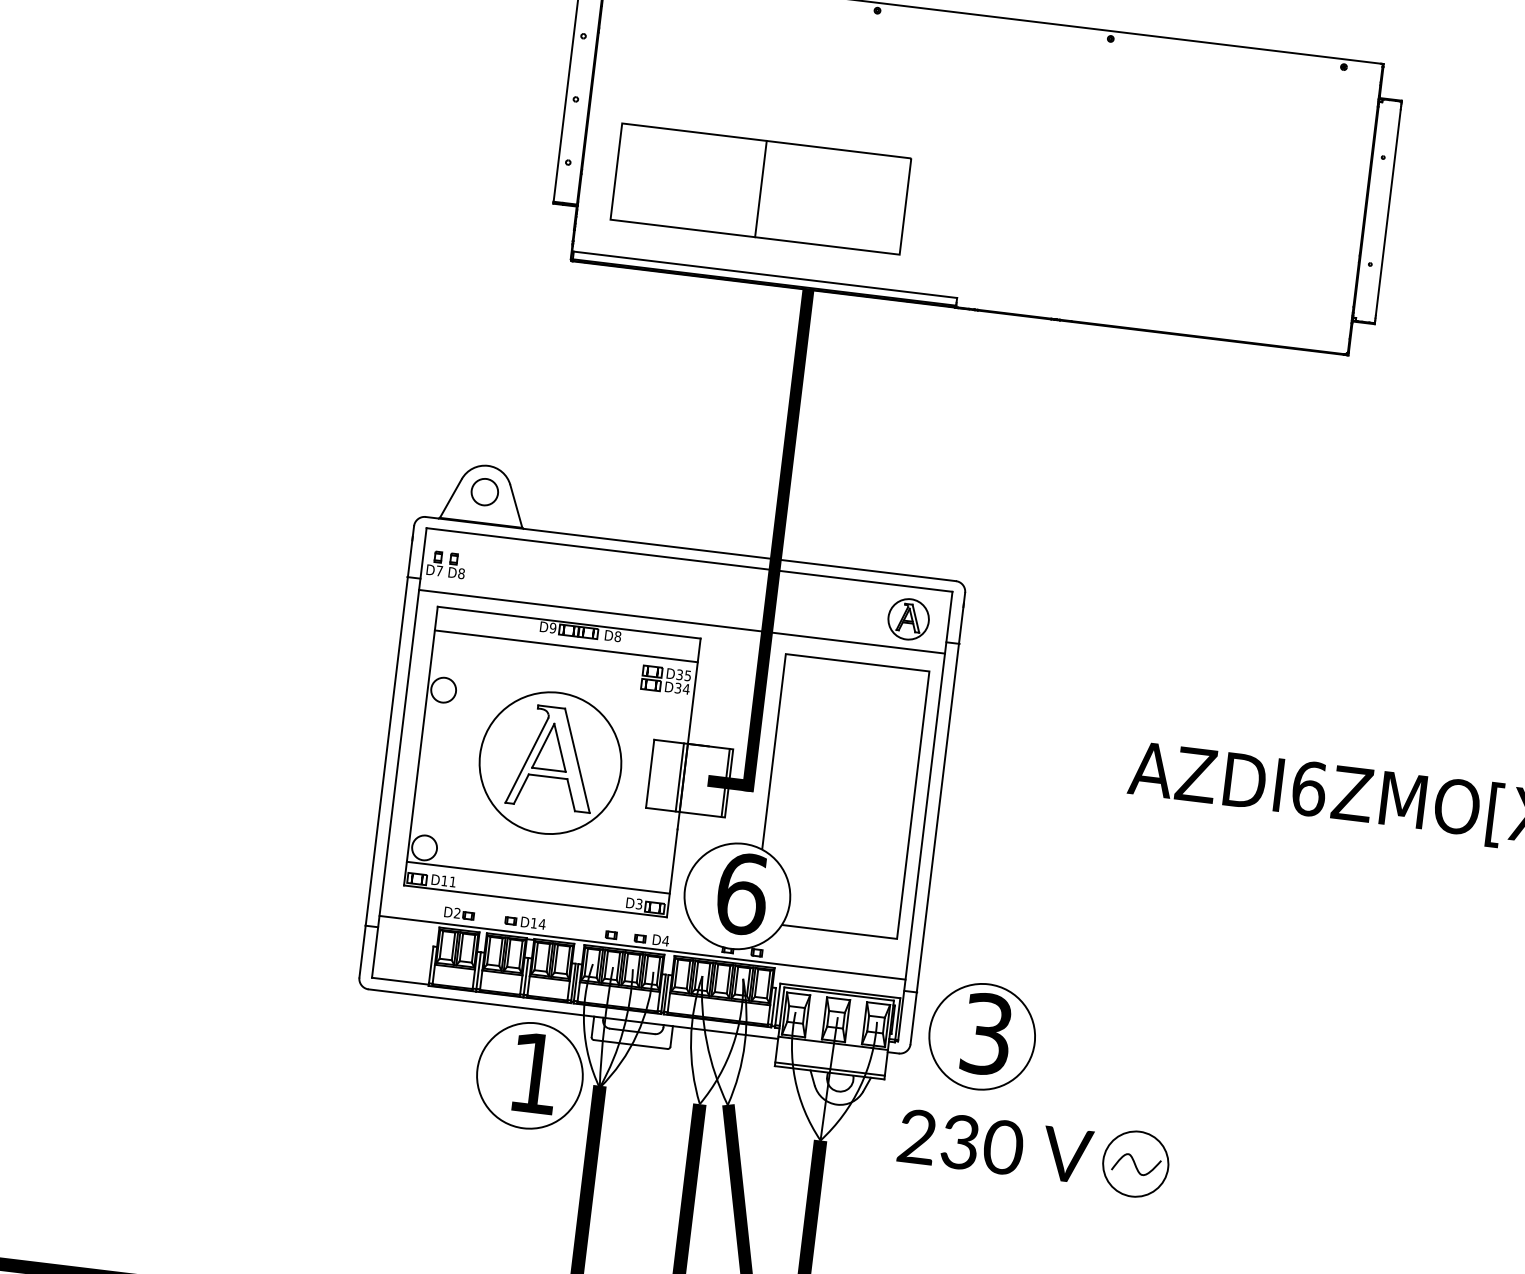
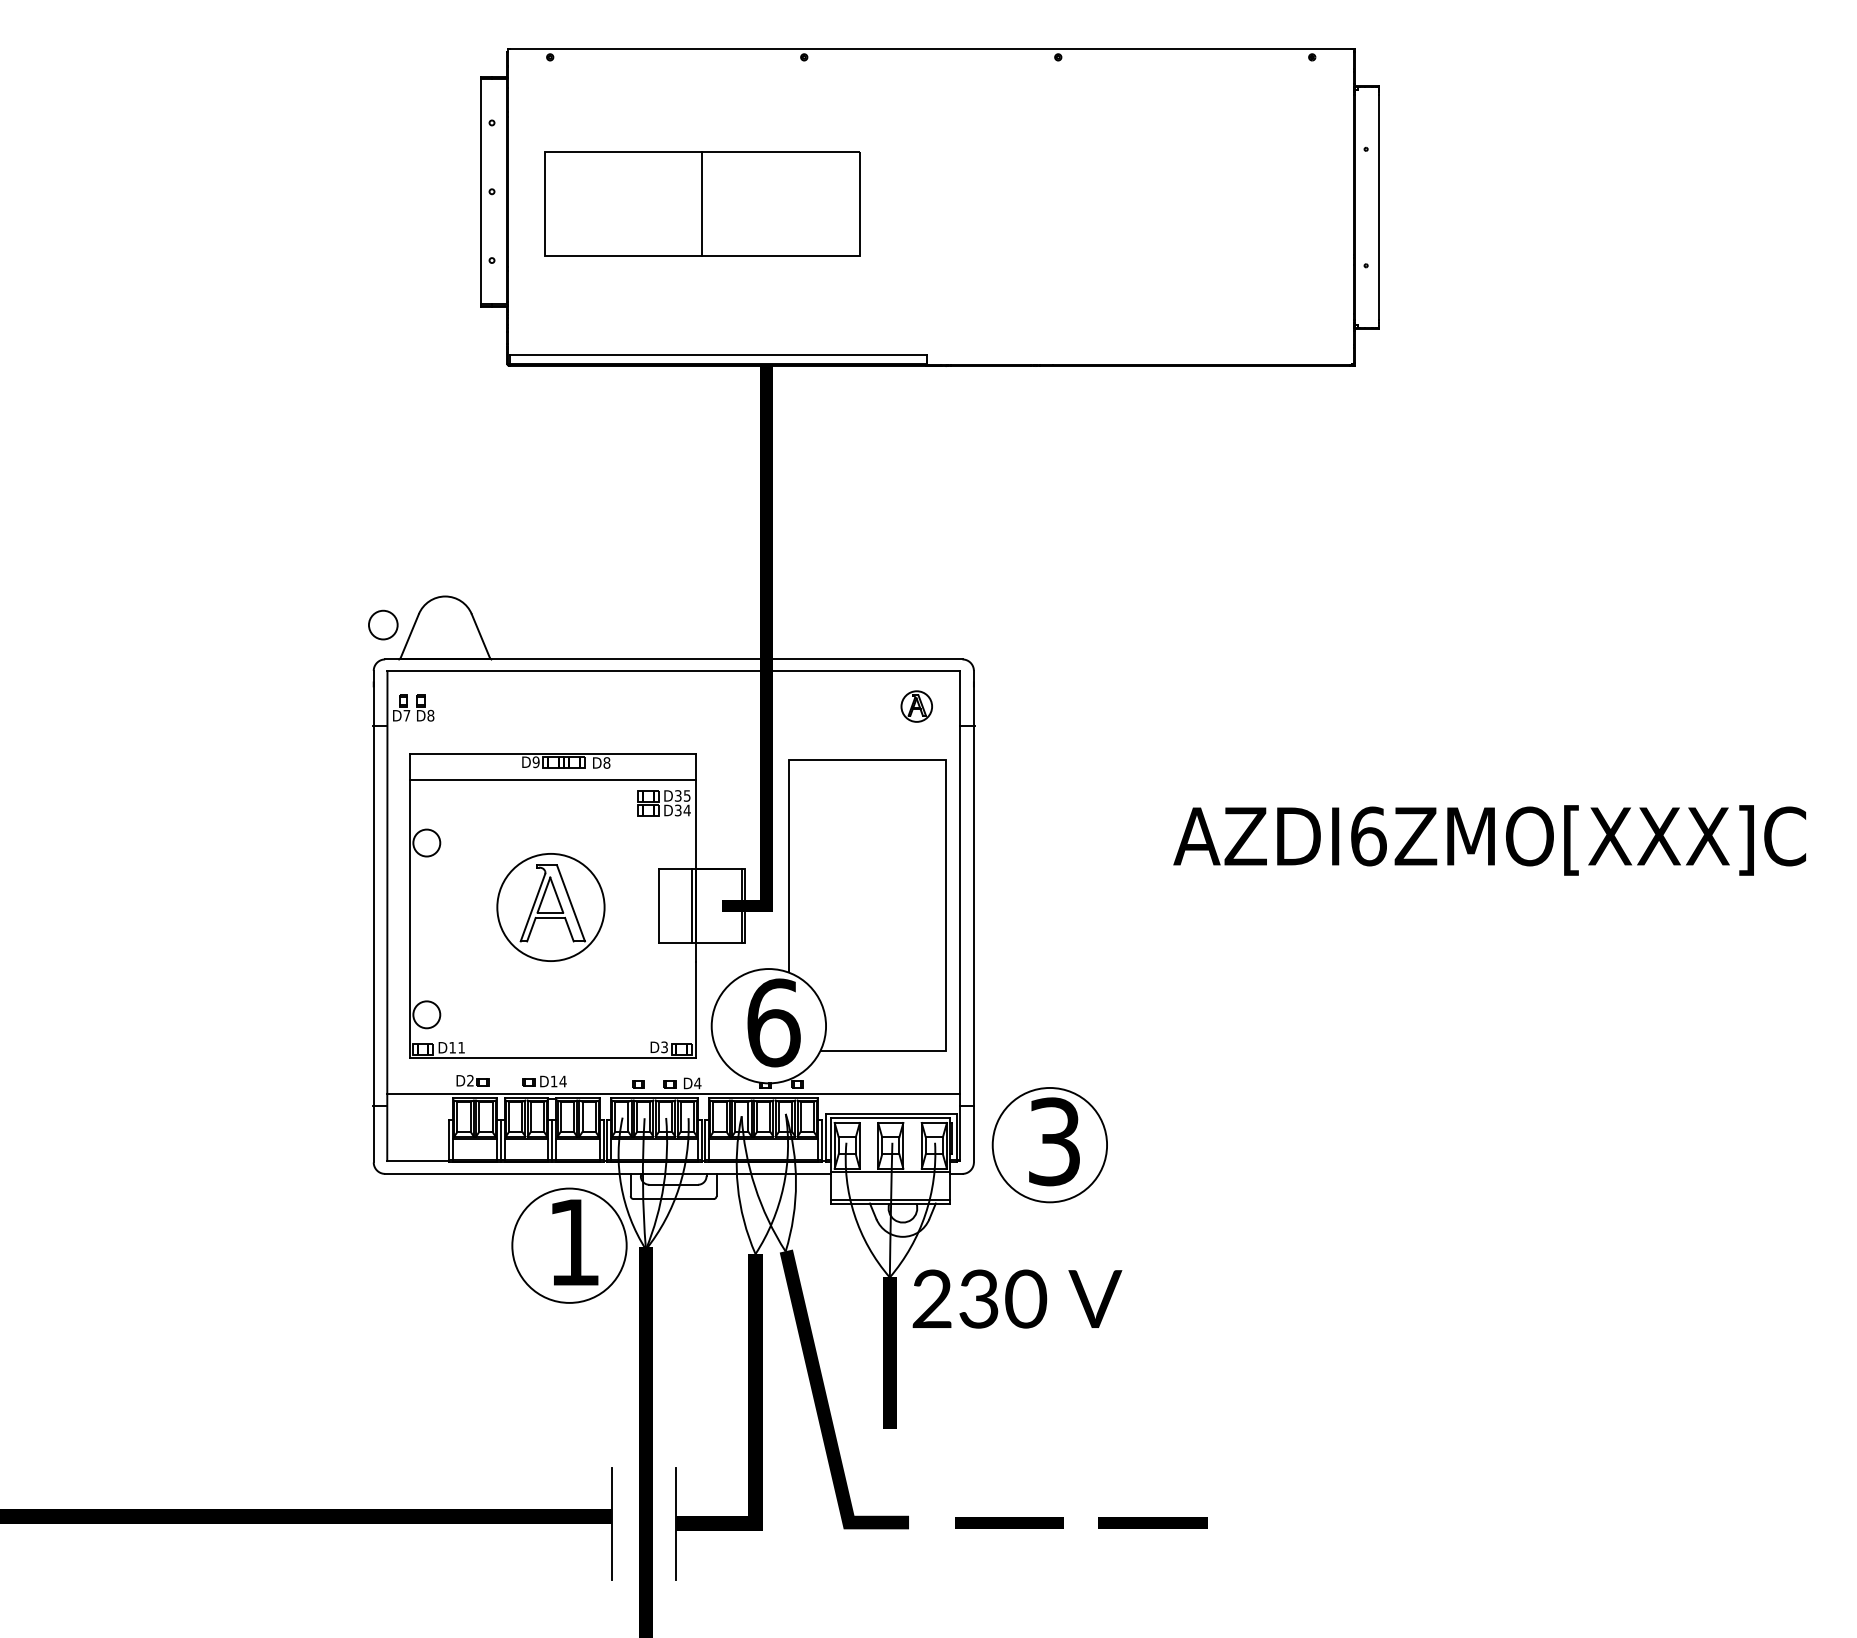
part: (761, 188) -> (702, 203), moved
circle: (485, 491) -> (383, 624), moved
part: (908, 619) -> (916, 706), size x0.7
line: (681, 621) -> (673, 738), removed
part: (550, 763) -> (550, 907), size x0.7
line: (538, 878) -> (552, 1032), removed
text: (995, 1145) -> (1017, 1298), moved
part: (1136, 1163) -> (1231, 1261), removed

